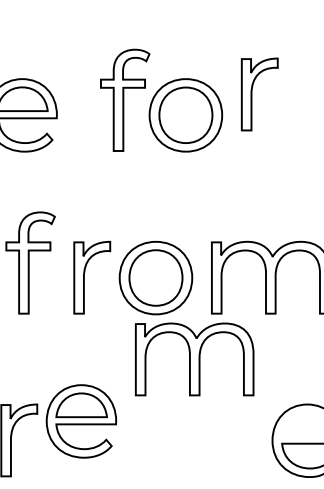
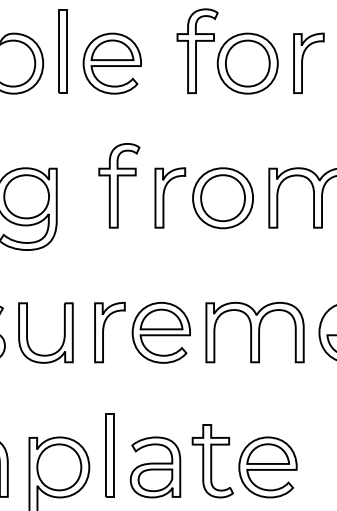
part: (259, 93) -> (308, 62), moved
part: (193, 359) -> (254, 332), moved
part: (80, 421) -> (160, 332), moved

